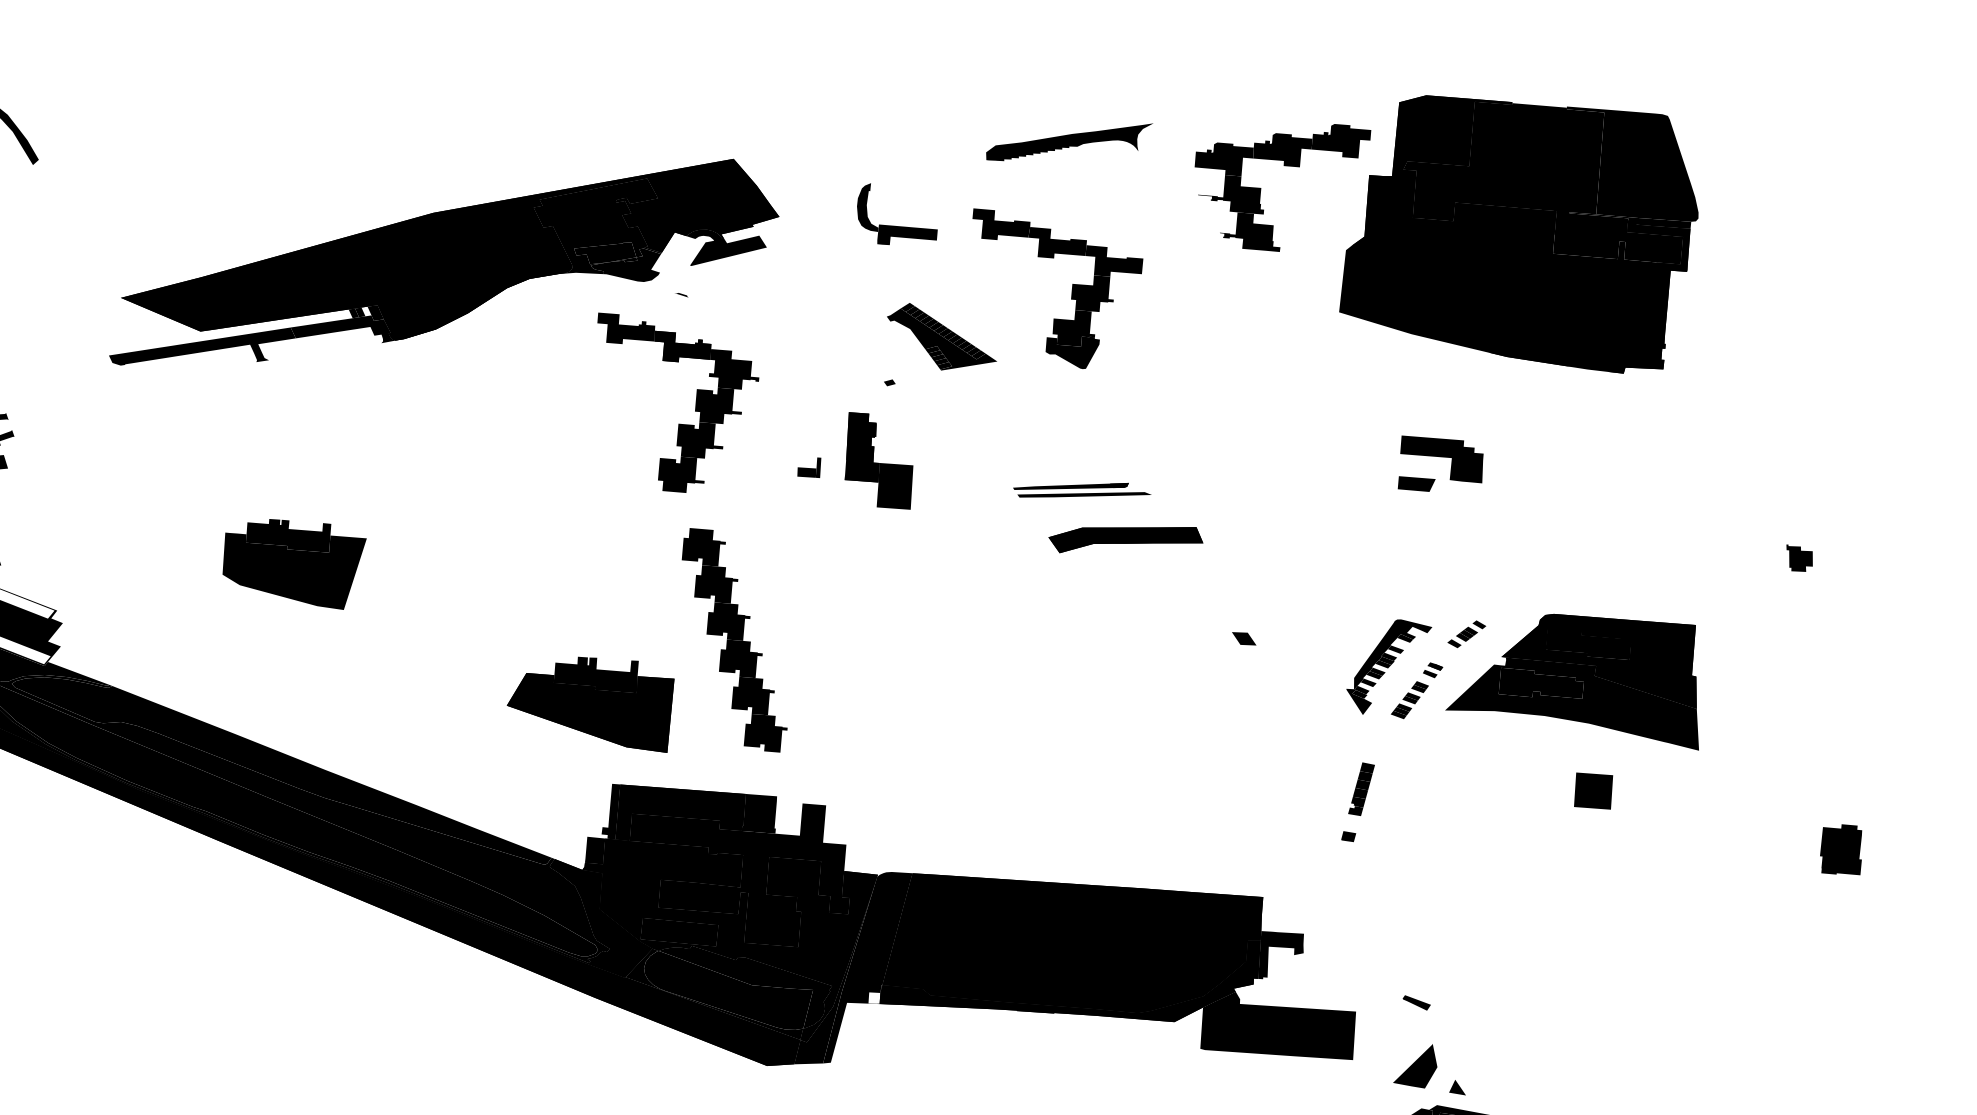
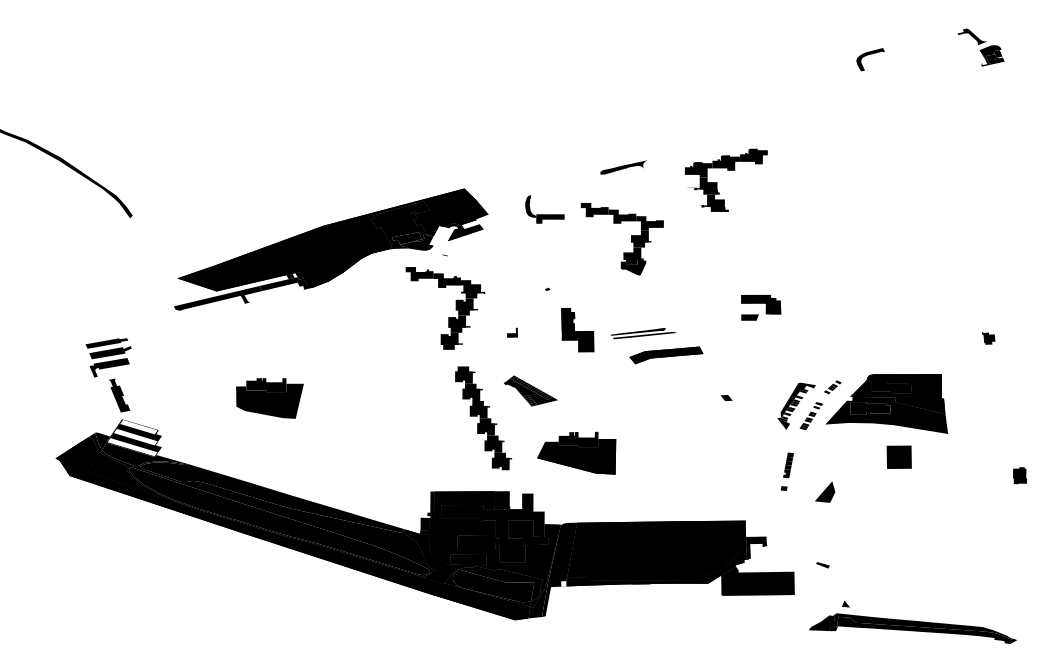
part: (1068, 141) -> (623, 167), size x0.6
part: (1521, 232) -> (843, 193), removed
part: (941, 336) -> (530, 390), moved
part: (879, 459) -> (577, 329), moved
part: (1442, 465) -> (761, 307), moved
part: (589, 700) -> (576, 452), moved
part: (1593, 791) -> (899, 457), size x1.4
part: (1840, 849) -> (1019, 475), size x0.7
part: (1416, 1064) -> (825, 491), moved

